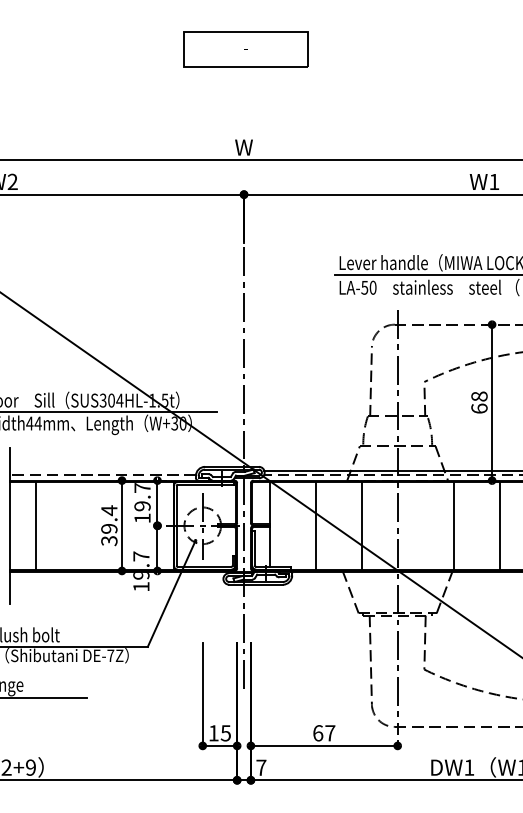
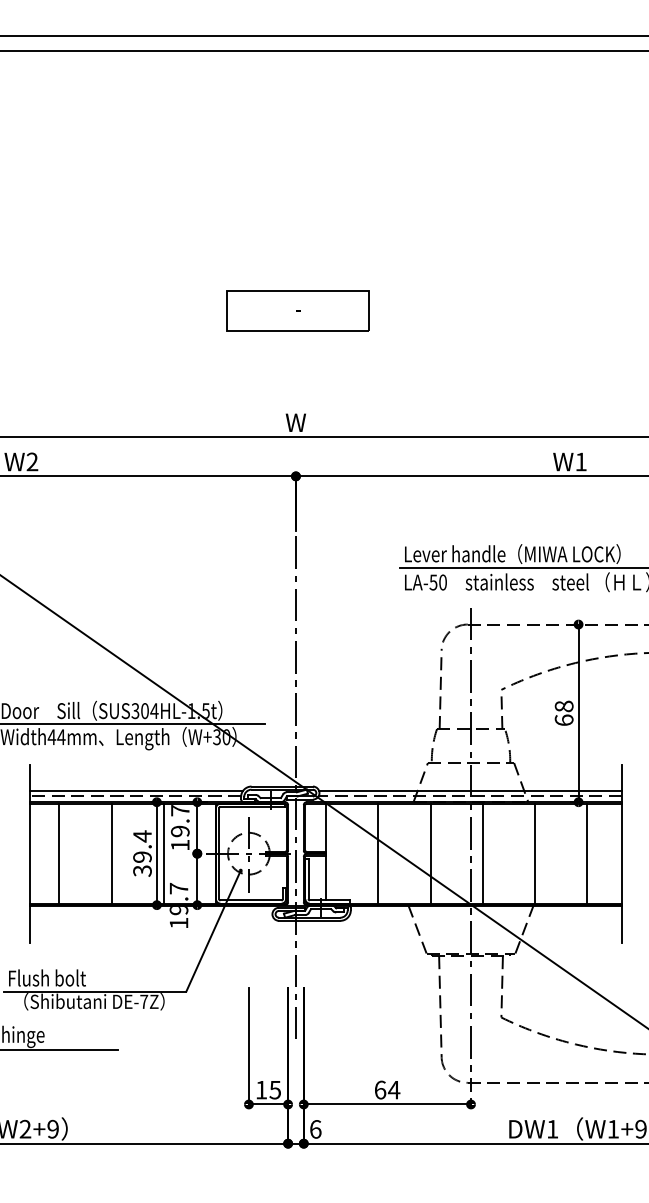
line: (104, 470) -> (136, 790), added
line: (82, 525) -> (111, 853), added
line: (127, 525) -> (163, 853), added
line: (407, 525) -> (482, 853), added
text: (330, 733) -> (394, 1090), 67 -> 64
text: (261, 767) -> (315, 1129), 7 -> 6

